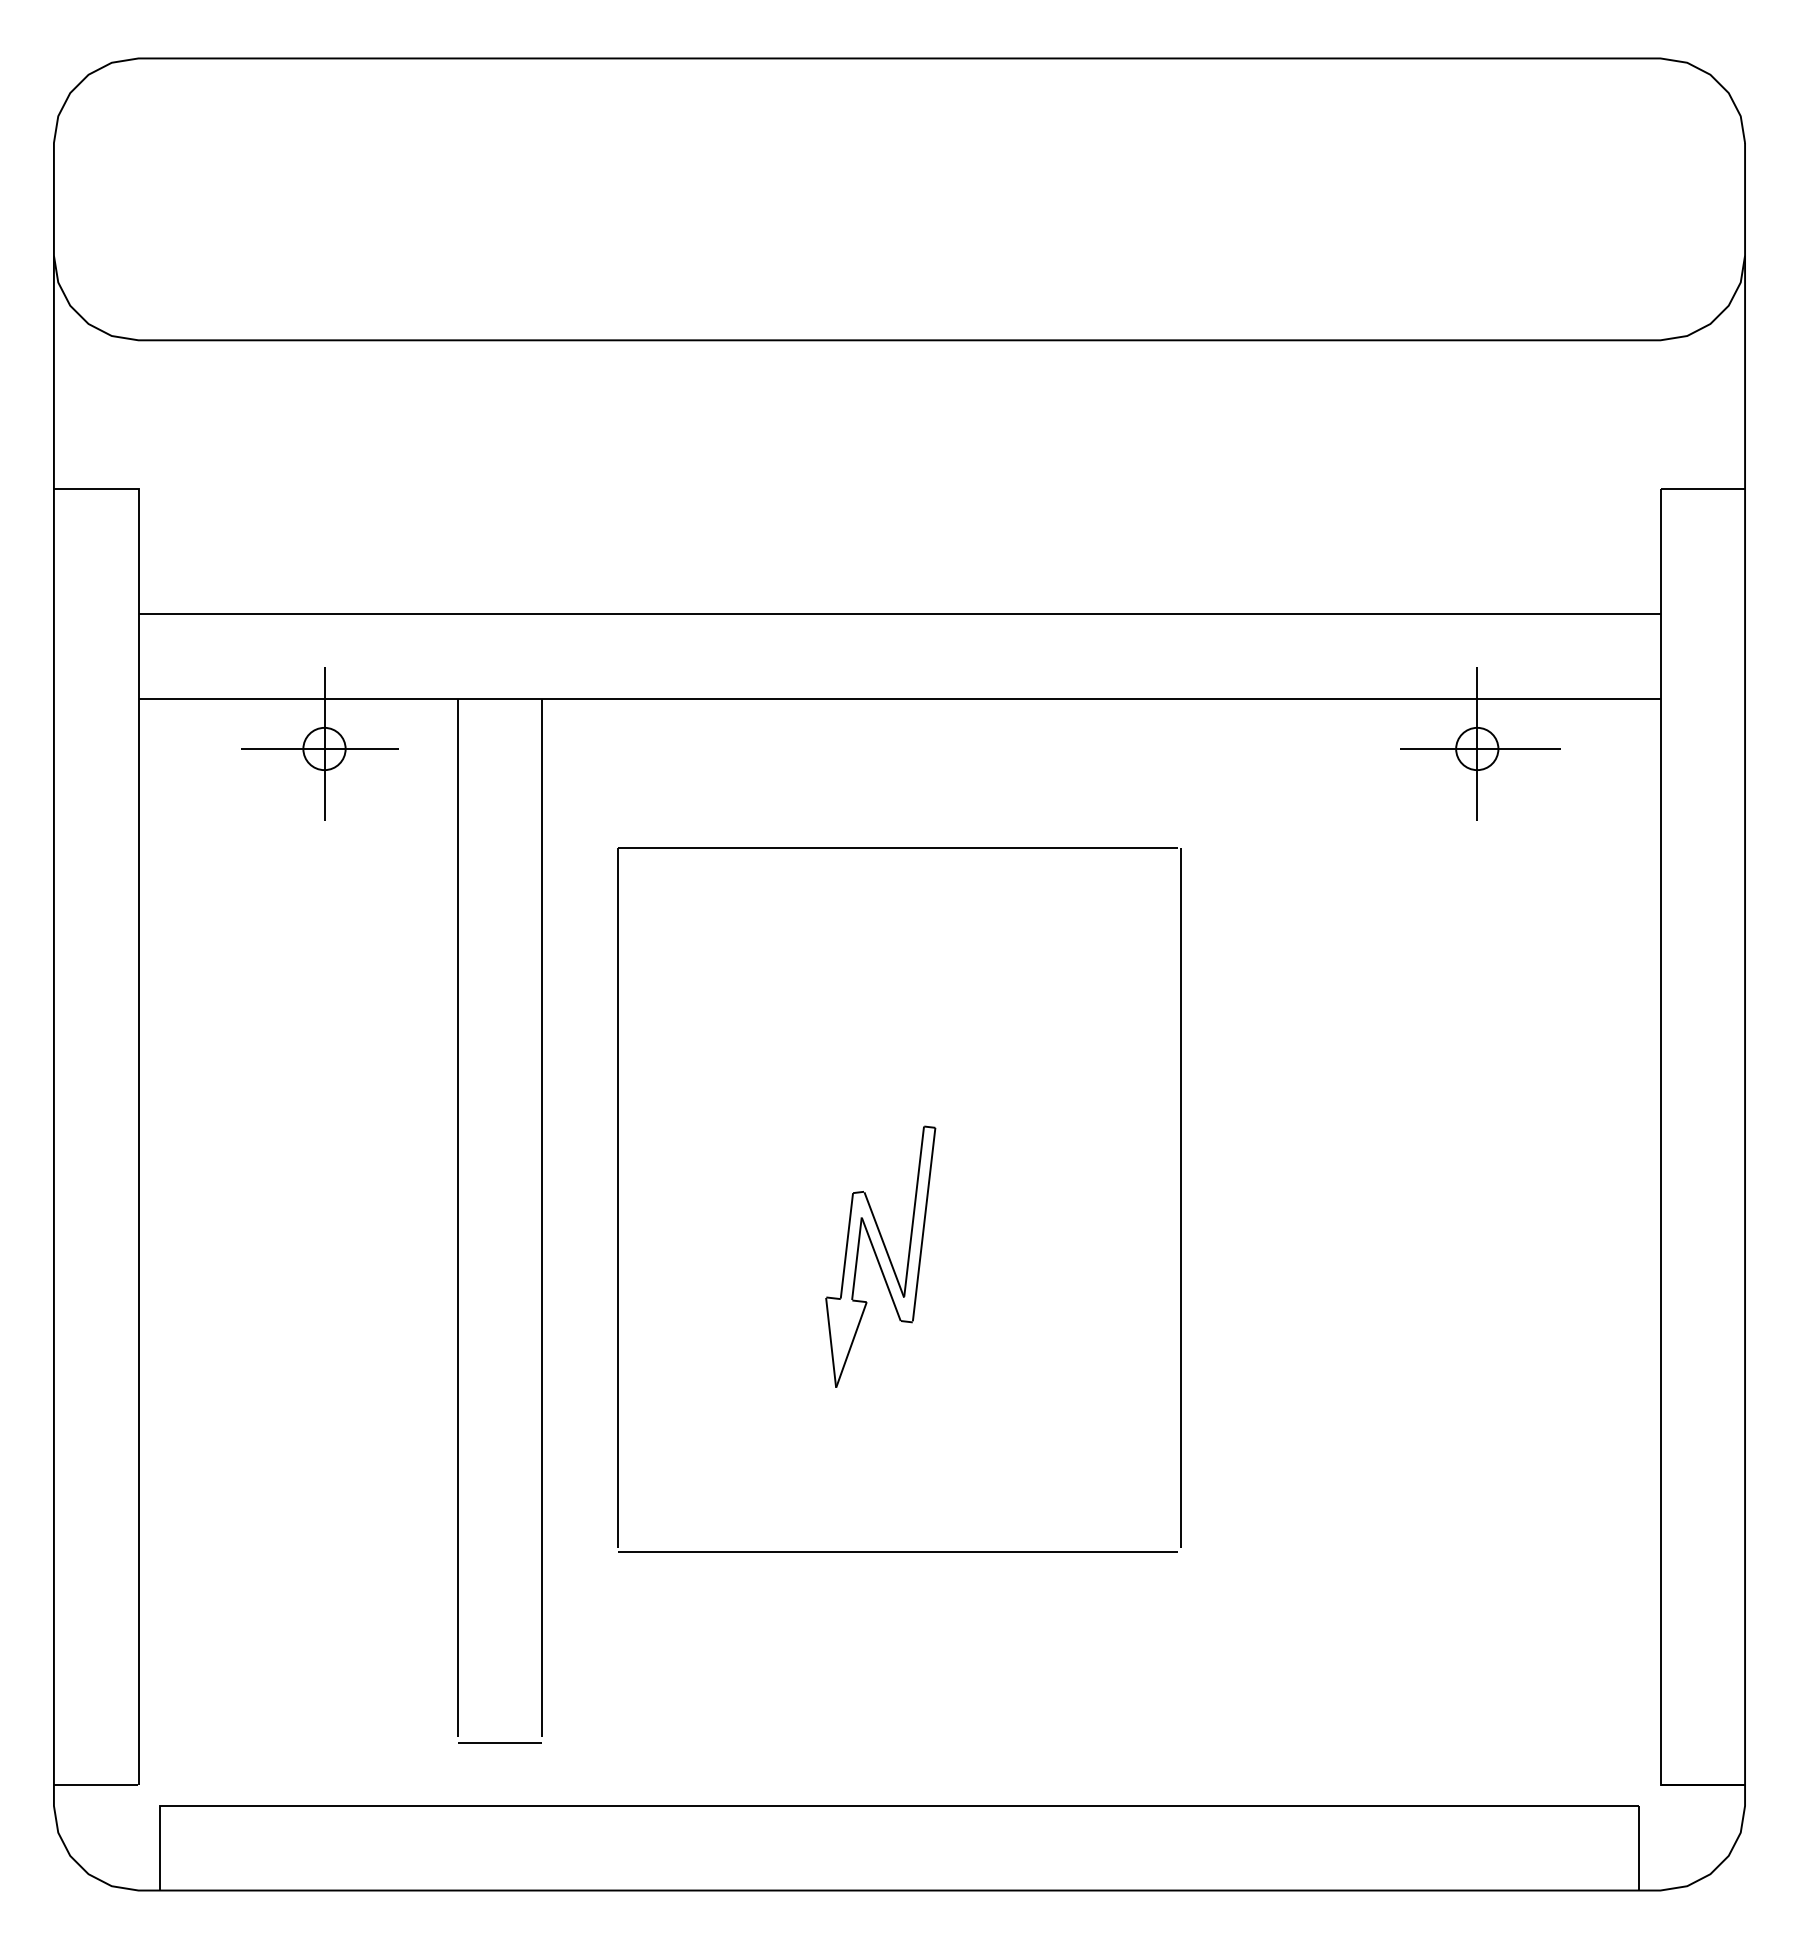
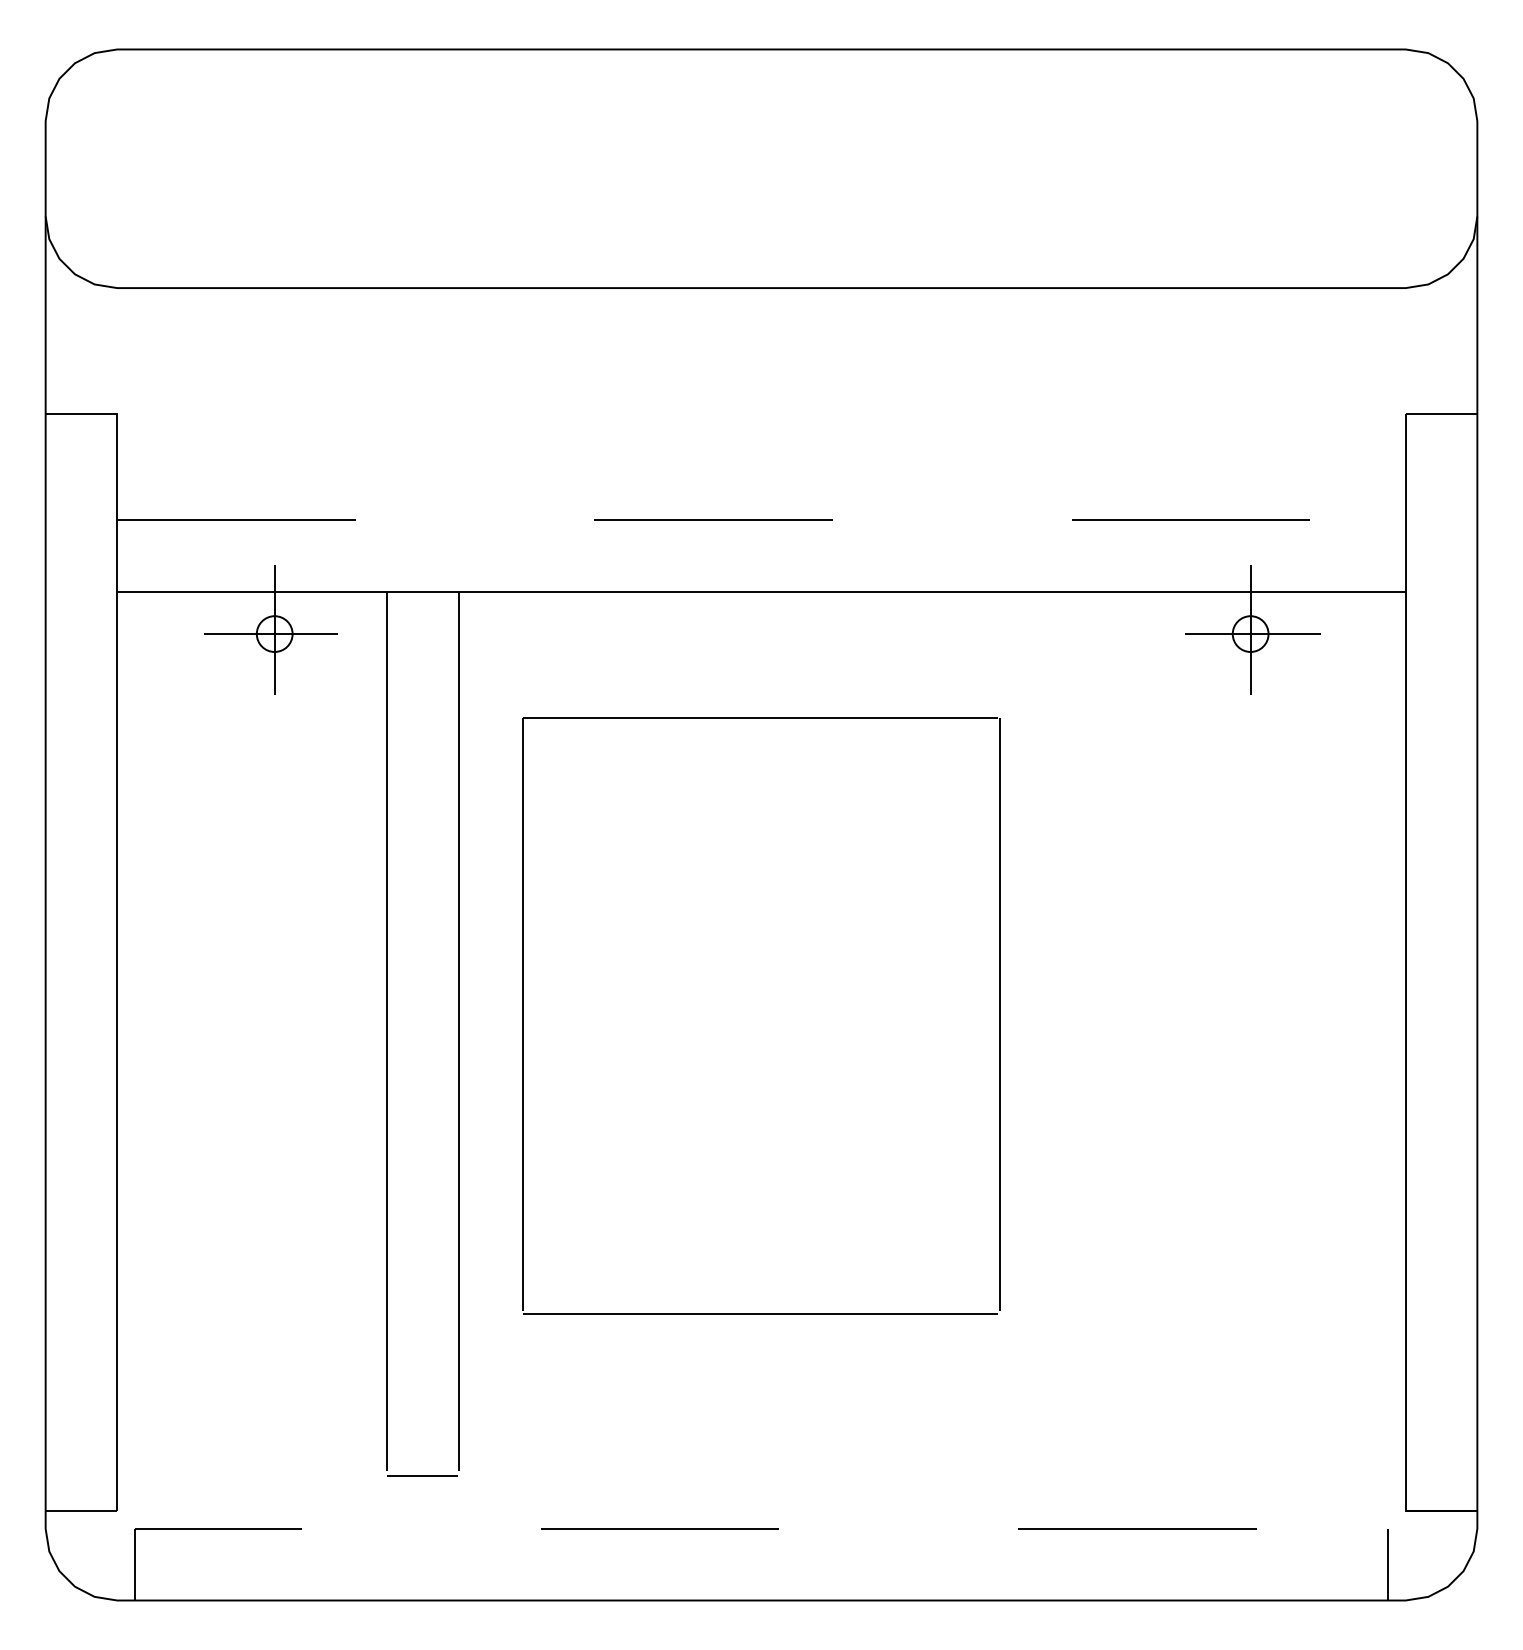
line: (899, 614) -> (761, 520), solid -> dashed
part: (880, 1256) -> (745, 1063), removed
line: (856, 1805) -> (725, 1528), solid -> dashed

